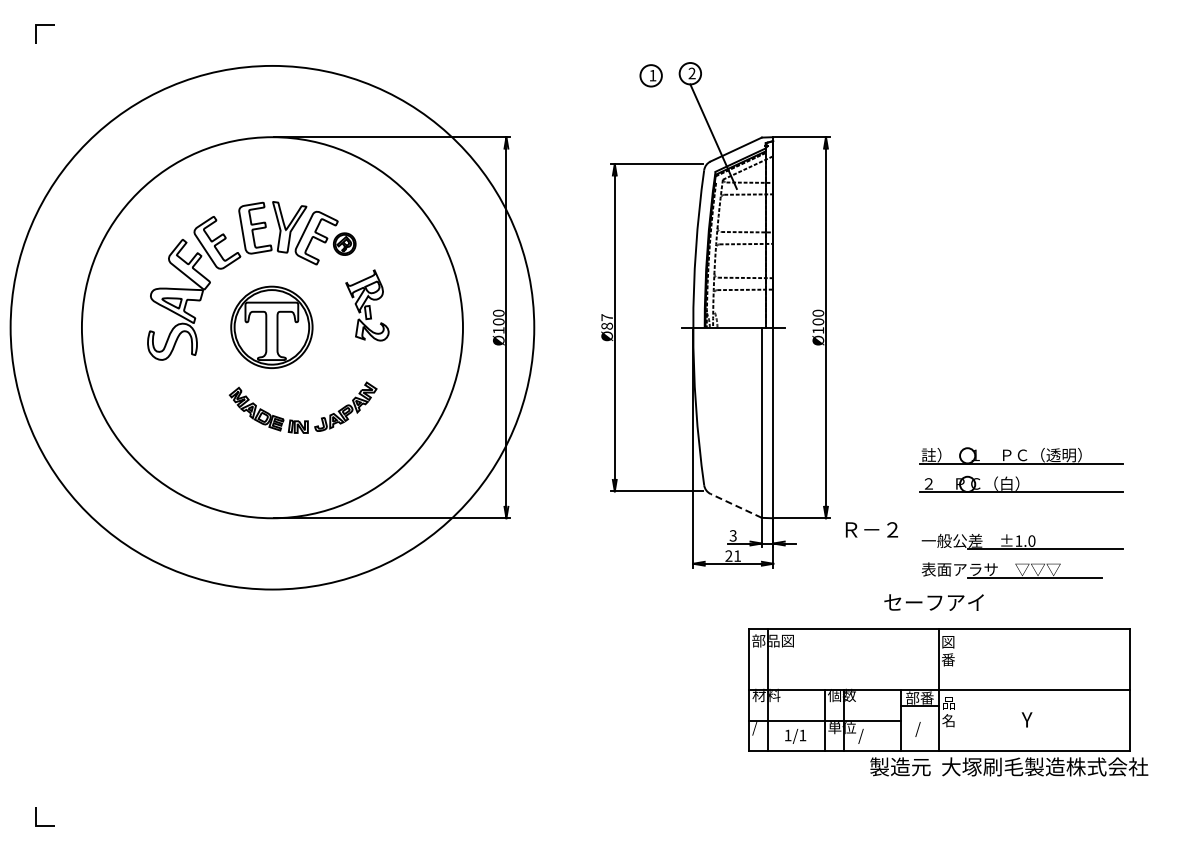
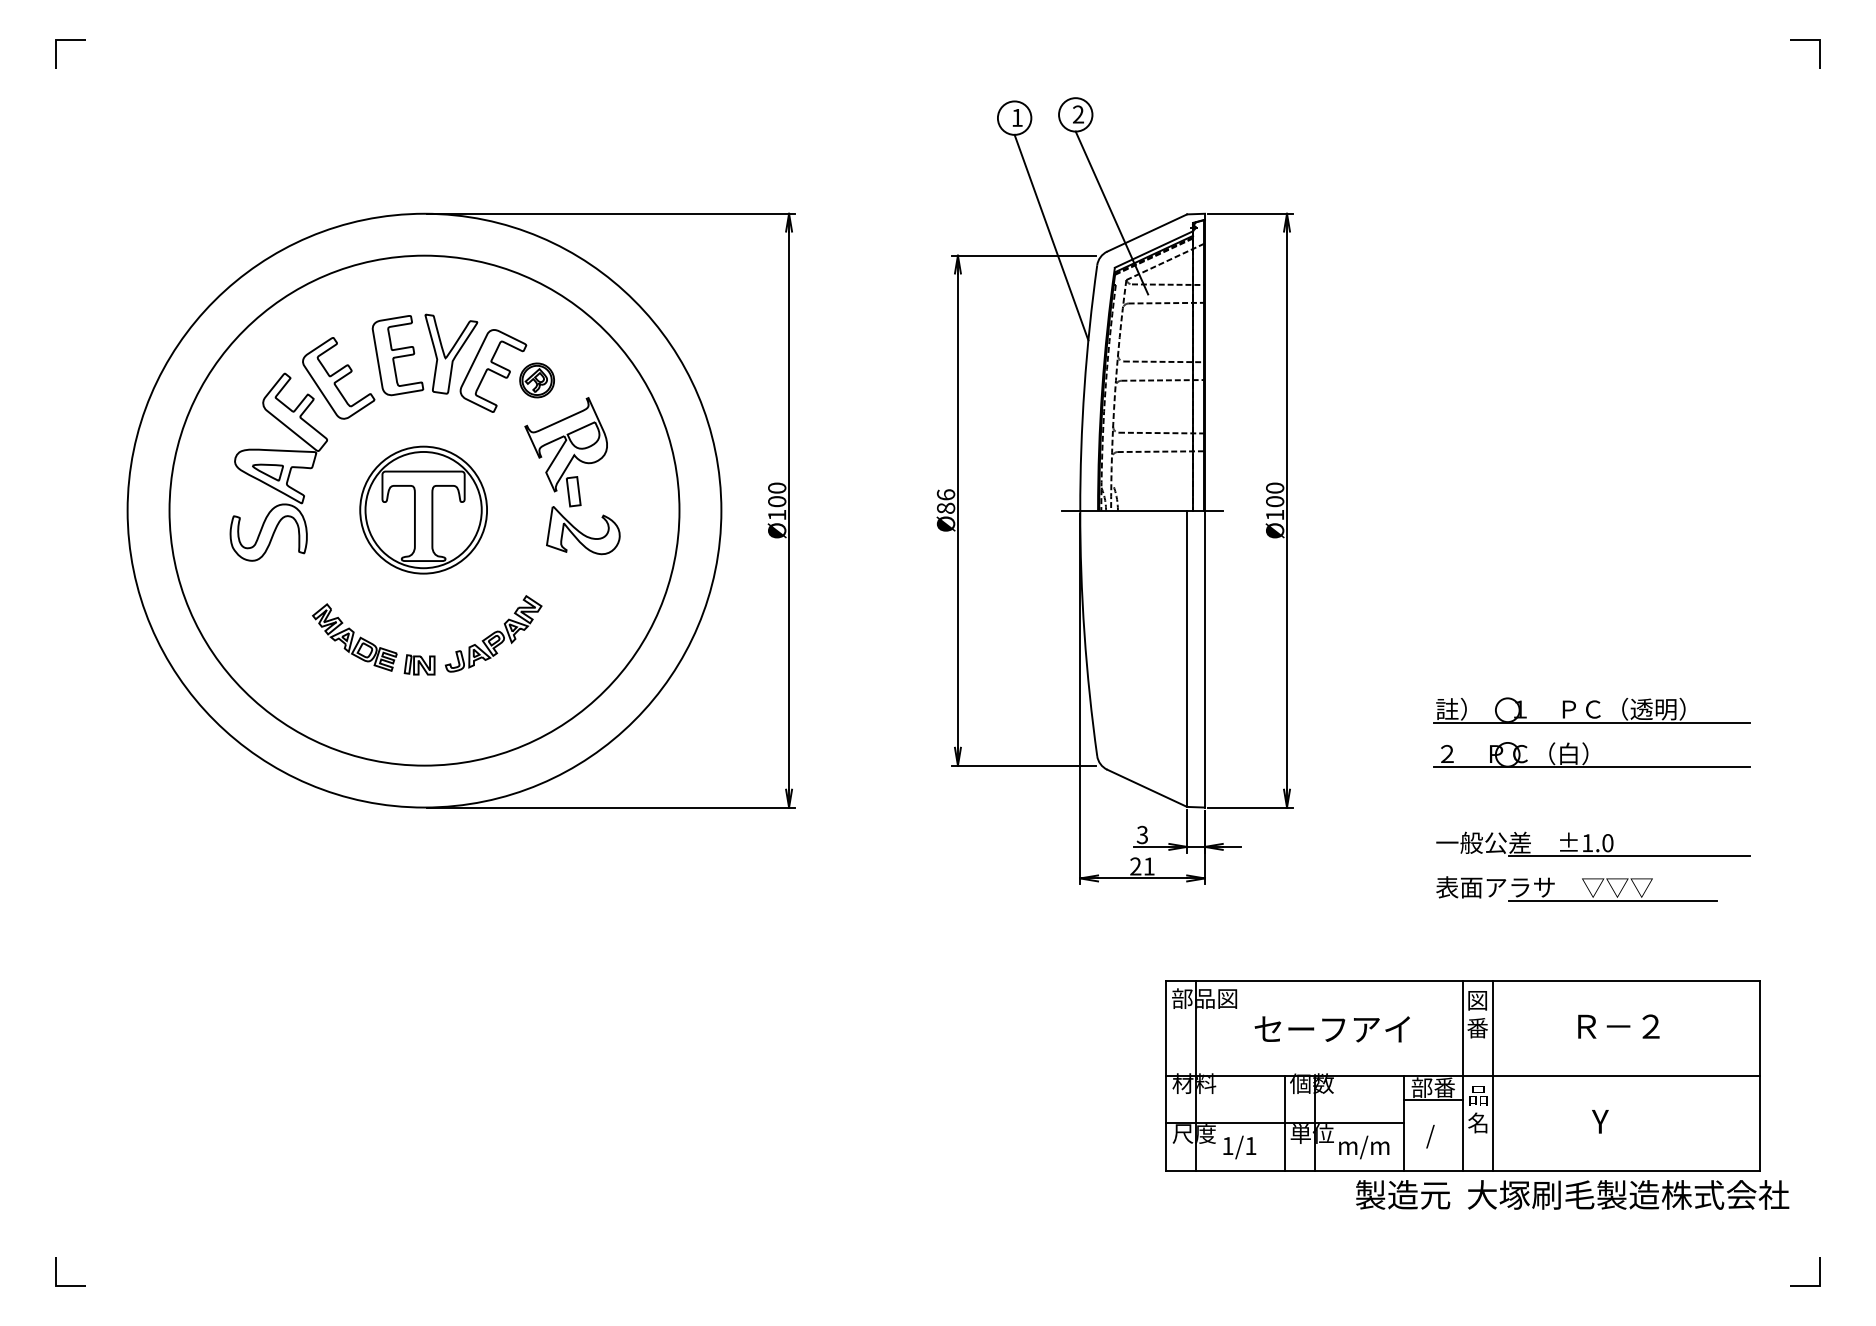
line: (1158, 25) -> (1805, 39), added
line: (674, 152) -> (1050, 237), added
part: (367, 305) -> (572, 476), size x1.43
text: (606, 317) -> (945, 494), Ø87 -> Ø86
circle: (272, 327) -> (424, 510), size x0.62
part: (304, 420) -> (429, 655), moved
line: (735, 505) -> (1146, 787), dashed -> solid
text: (872, 529) -> (1619, 1026), moved
text: (933, 602) -> (1331, 1029), moved
line: (958, 690) -> (1493, 1075), added
text: (766, 728) -> (1194, 1135), / -> 尺度
text: (874, 735) -> (1362, 1146), / -> m/m
line: (1167, 816) -> (1819, 1272), added

